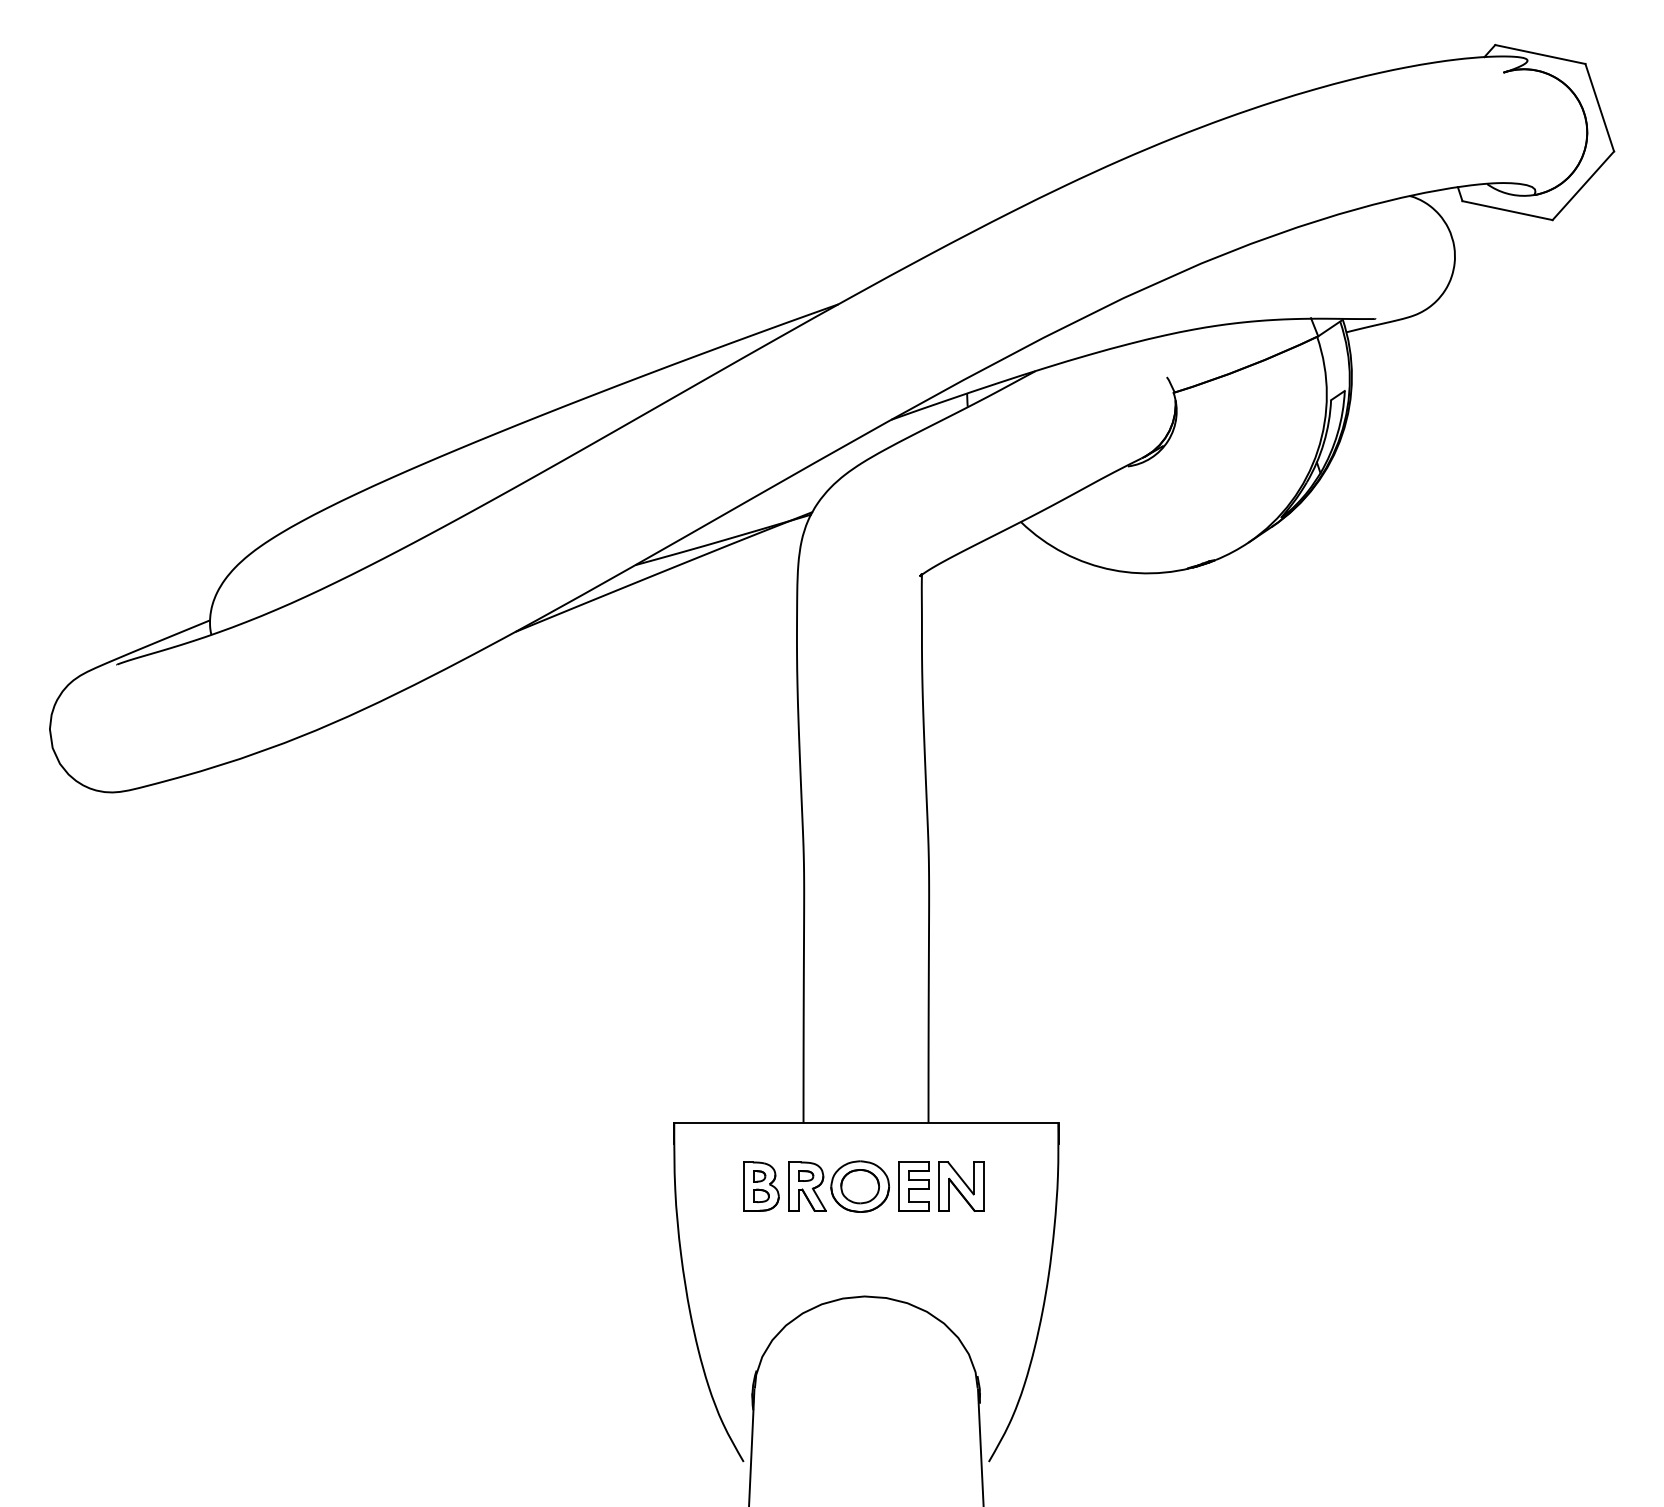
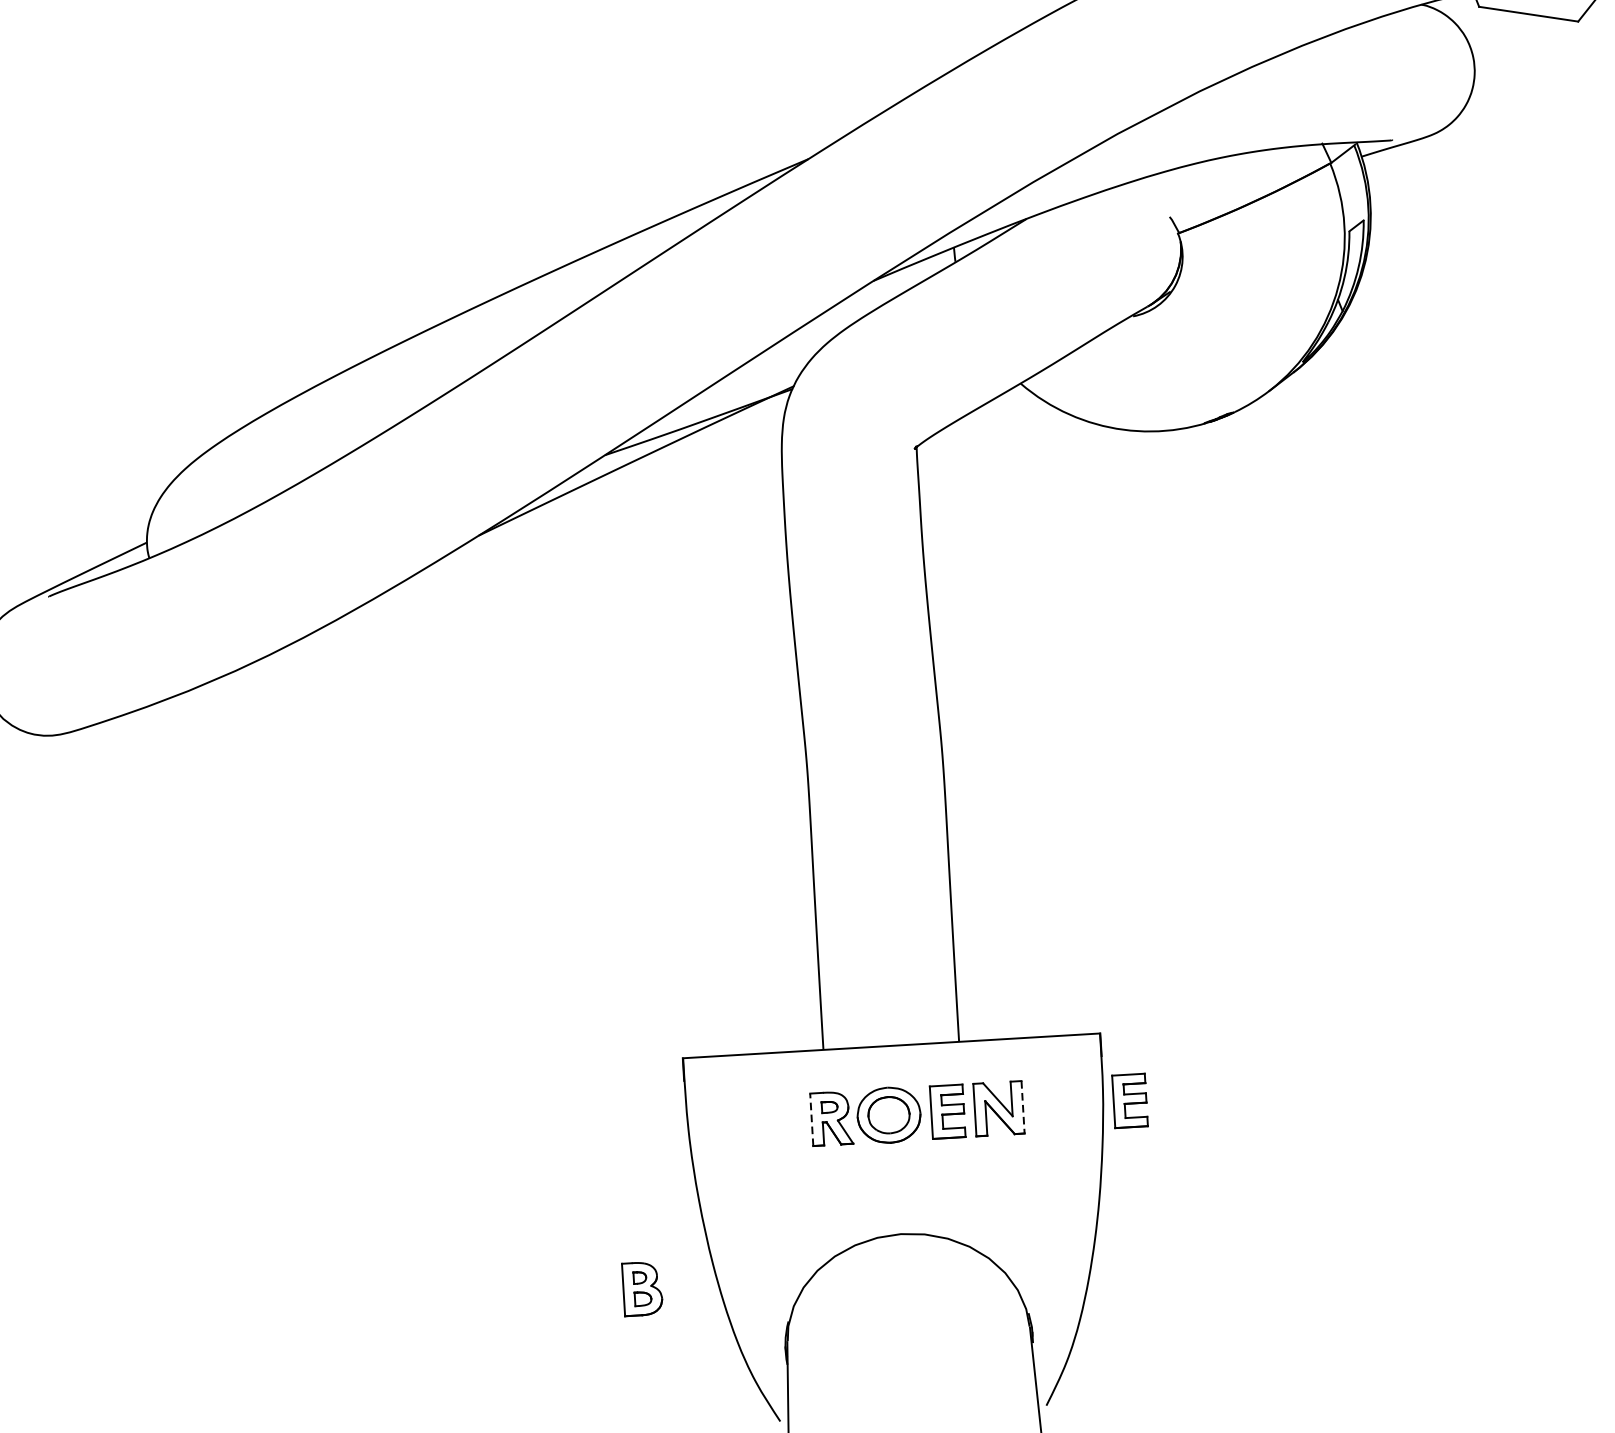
part: (761, 1186) -> (642, 1288), moved
line: (788, 1186) -> (811, 1119), solid -> dashed
part: (1081, 1186) -> (1129, 1100), added
line: (983, 1187) -> (1022, 1108), solid -> dashed

